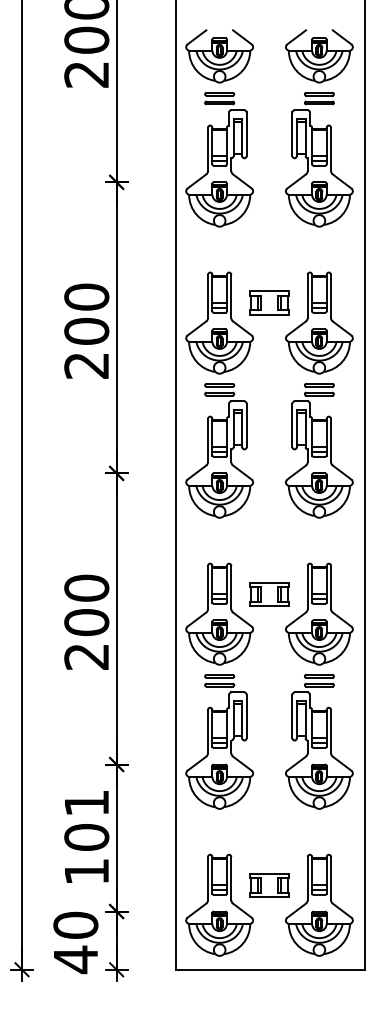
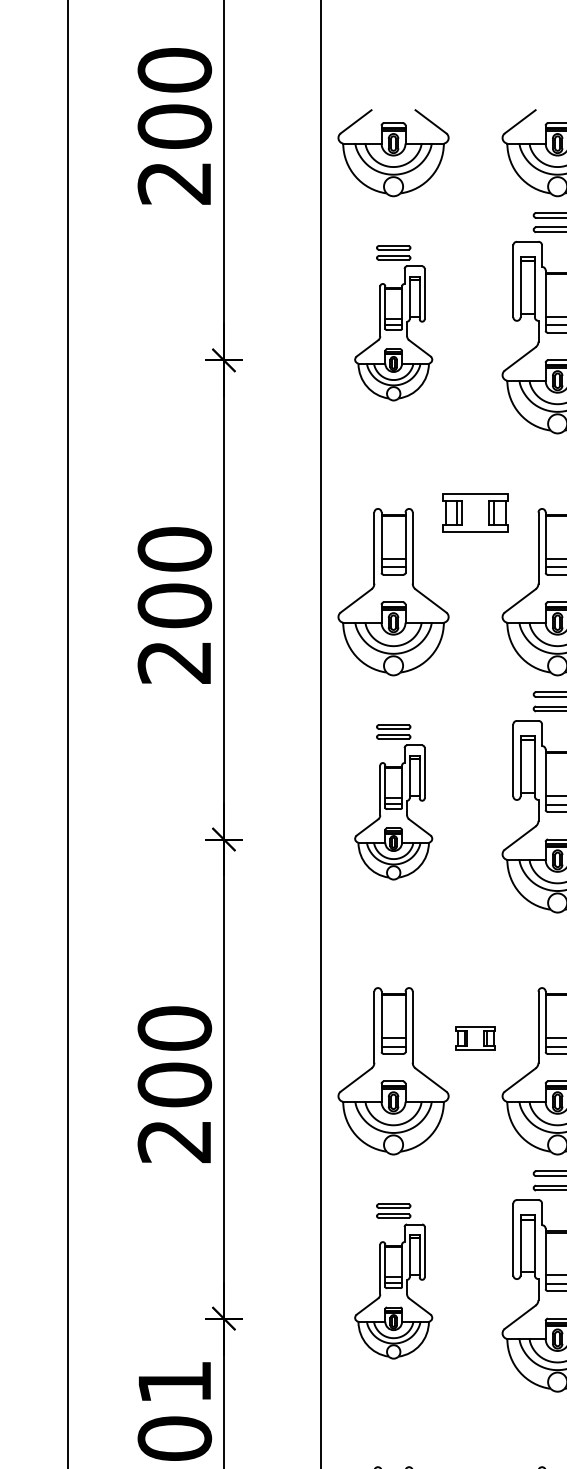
part: (219, 159) -> (393, 322), size x0.7
part: (269, 302) -> (475, 512), moved
part: (219, 450) -> (393, 801), size x0.7
part: (269, 594) -> (475, 1038), size x0.6
part: (219, 741) -> (393, 1280), size x0.7

